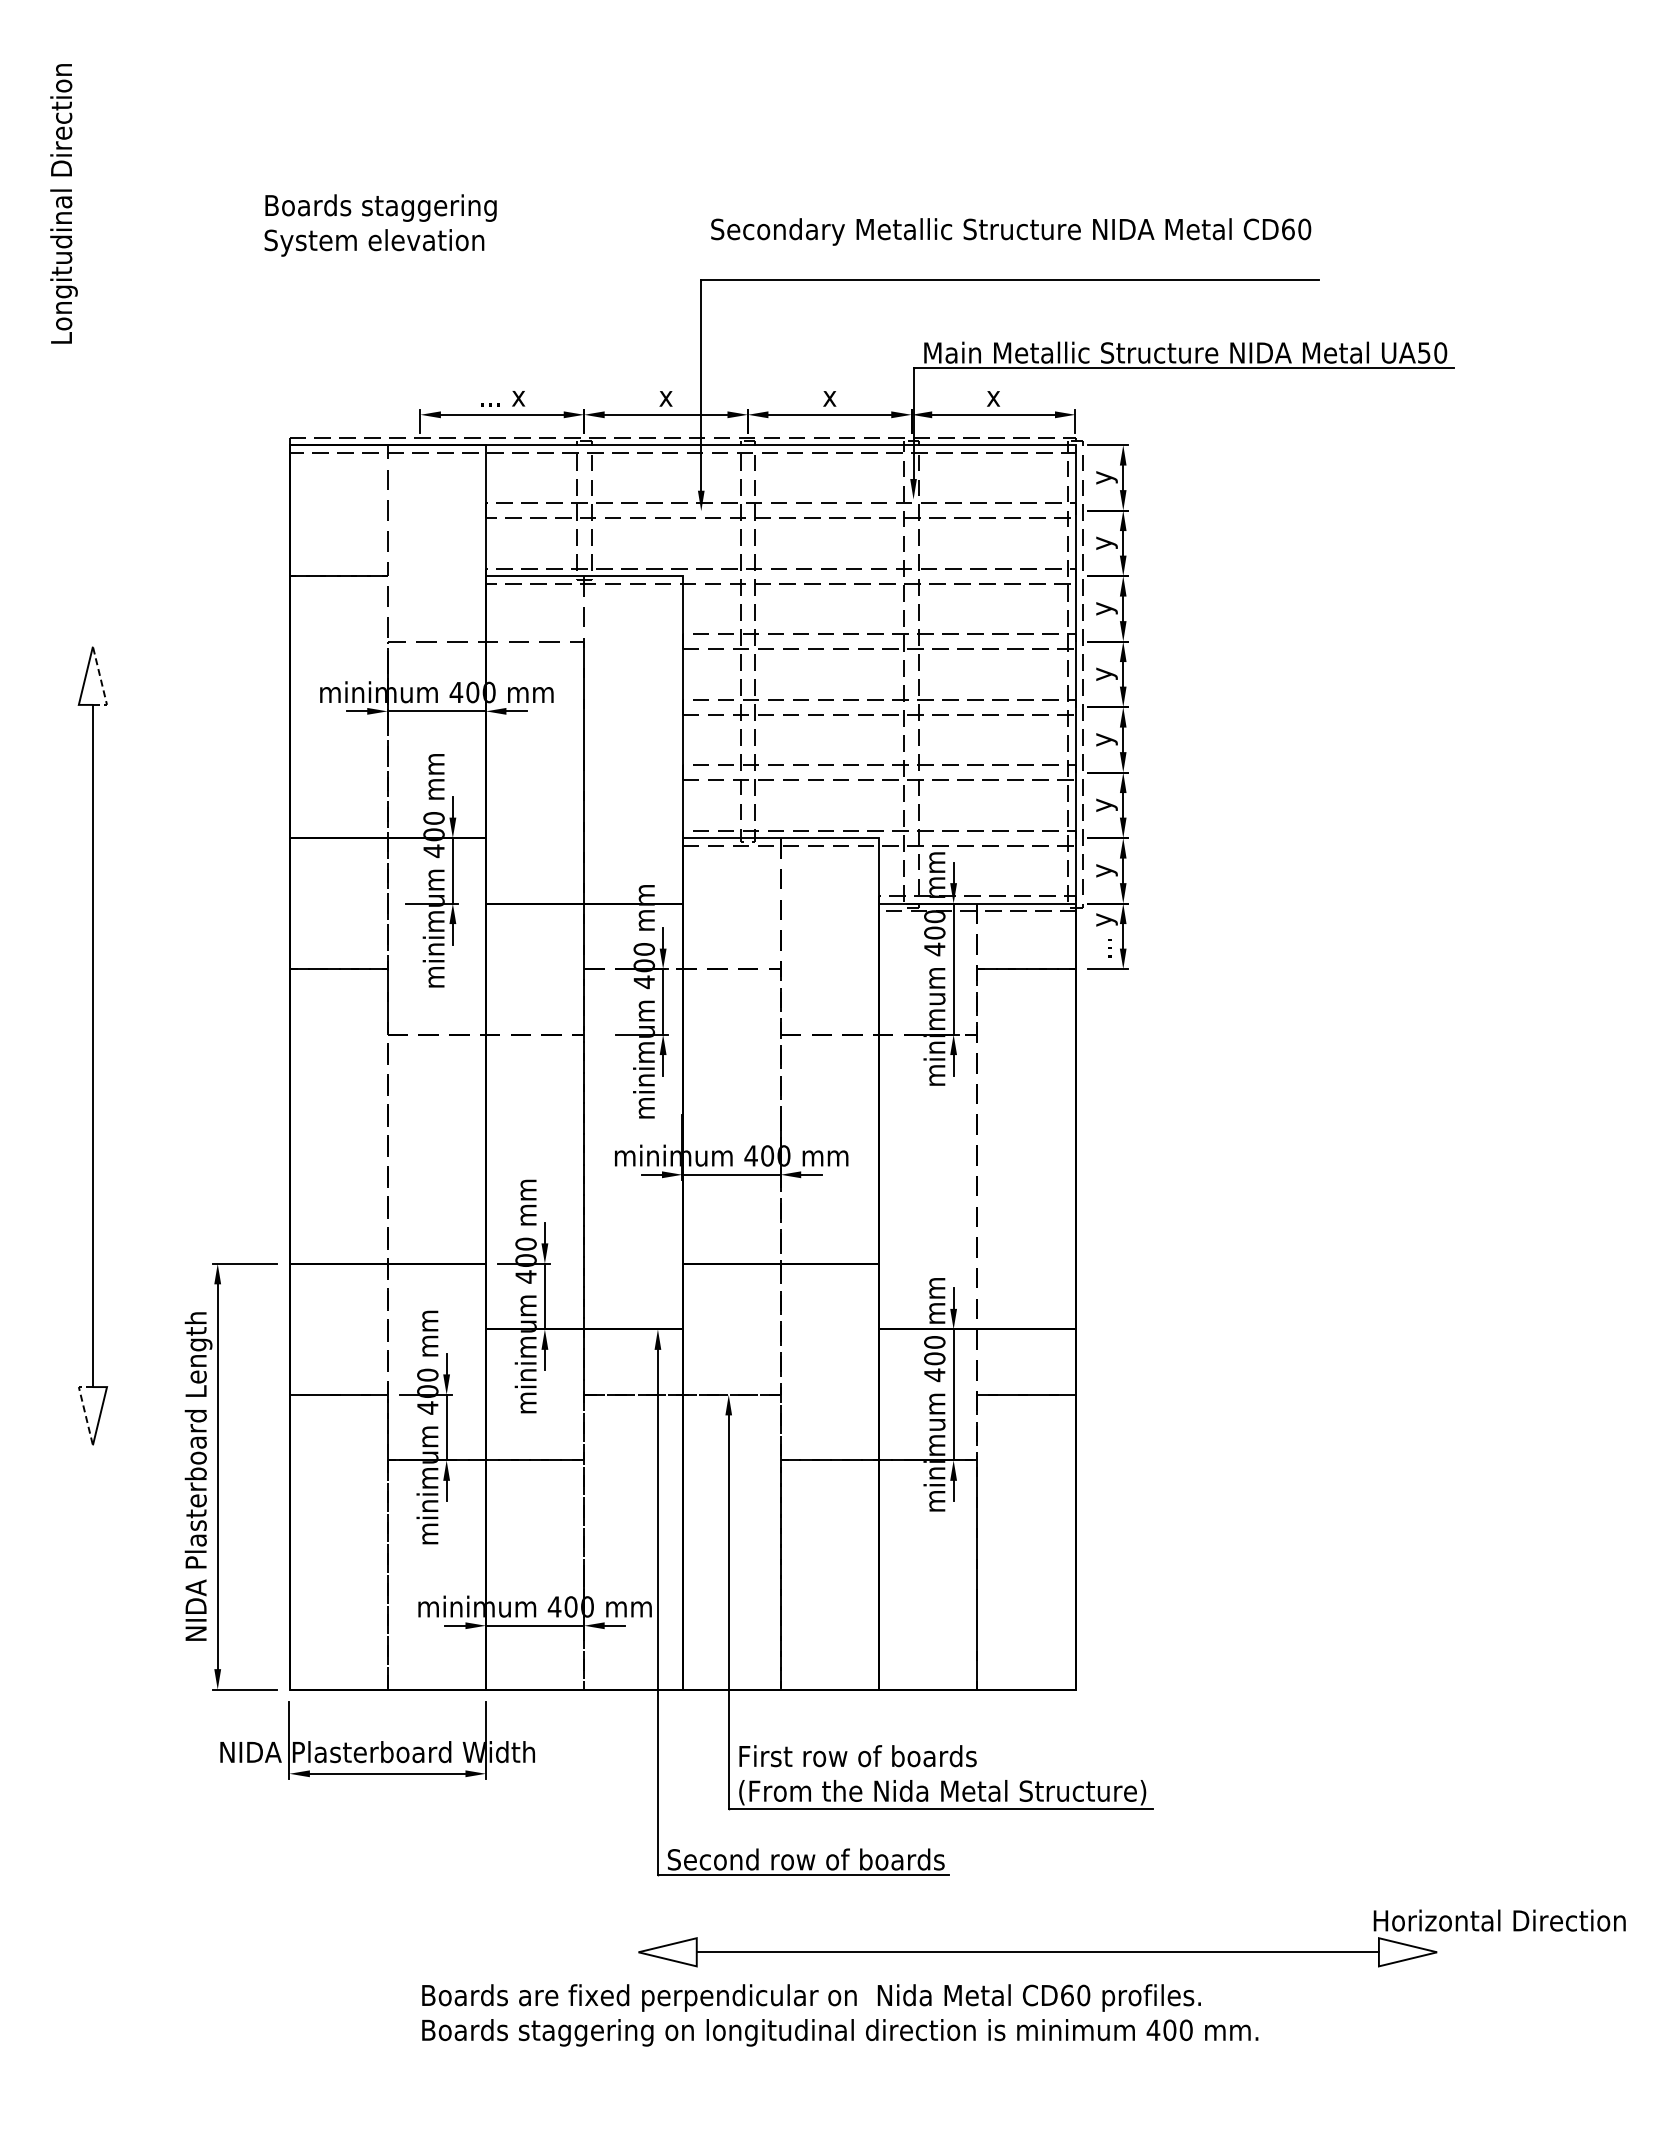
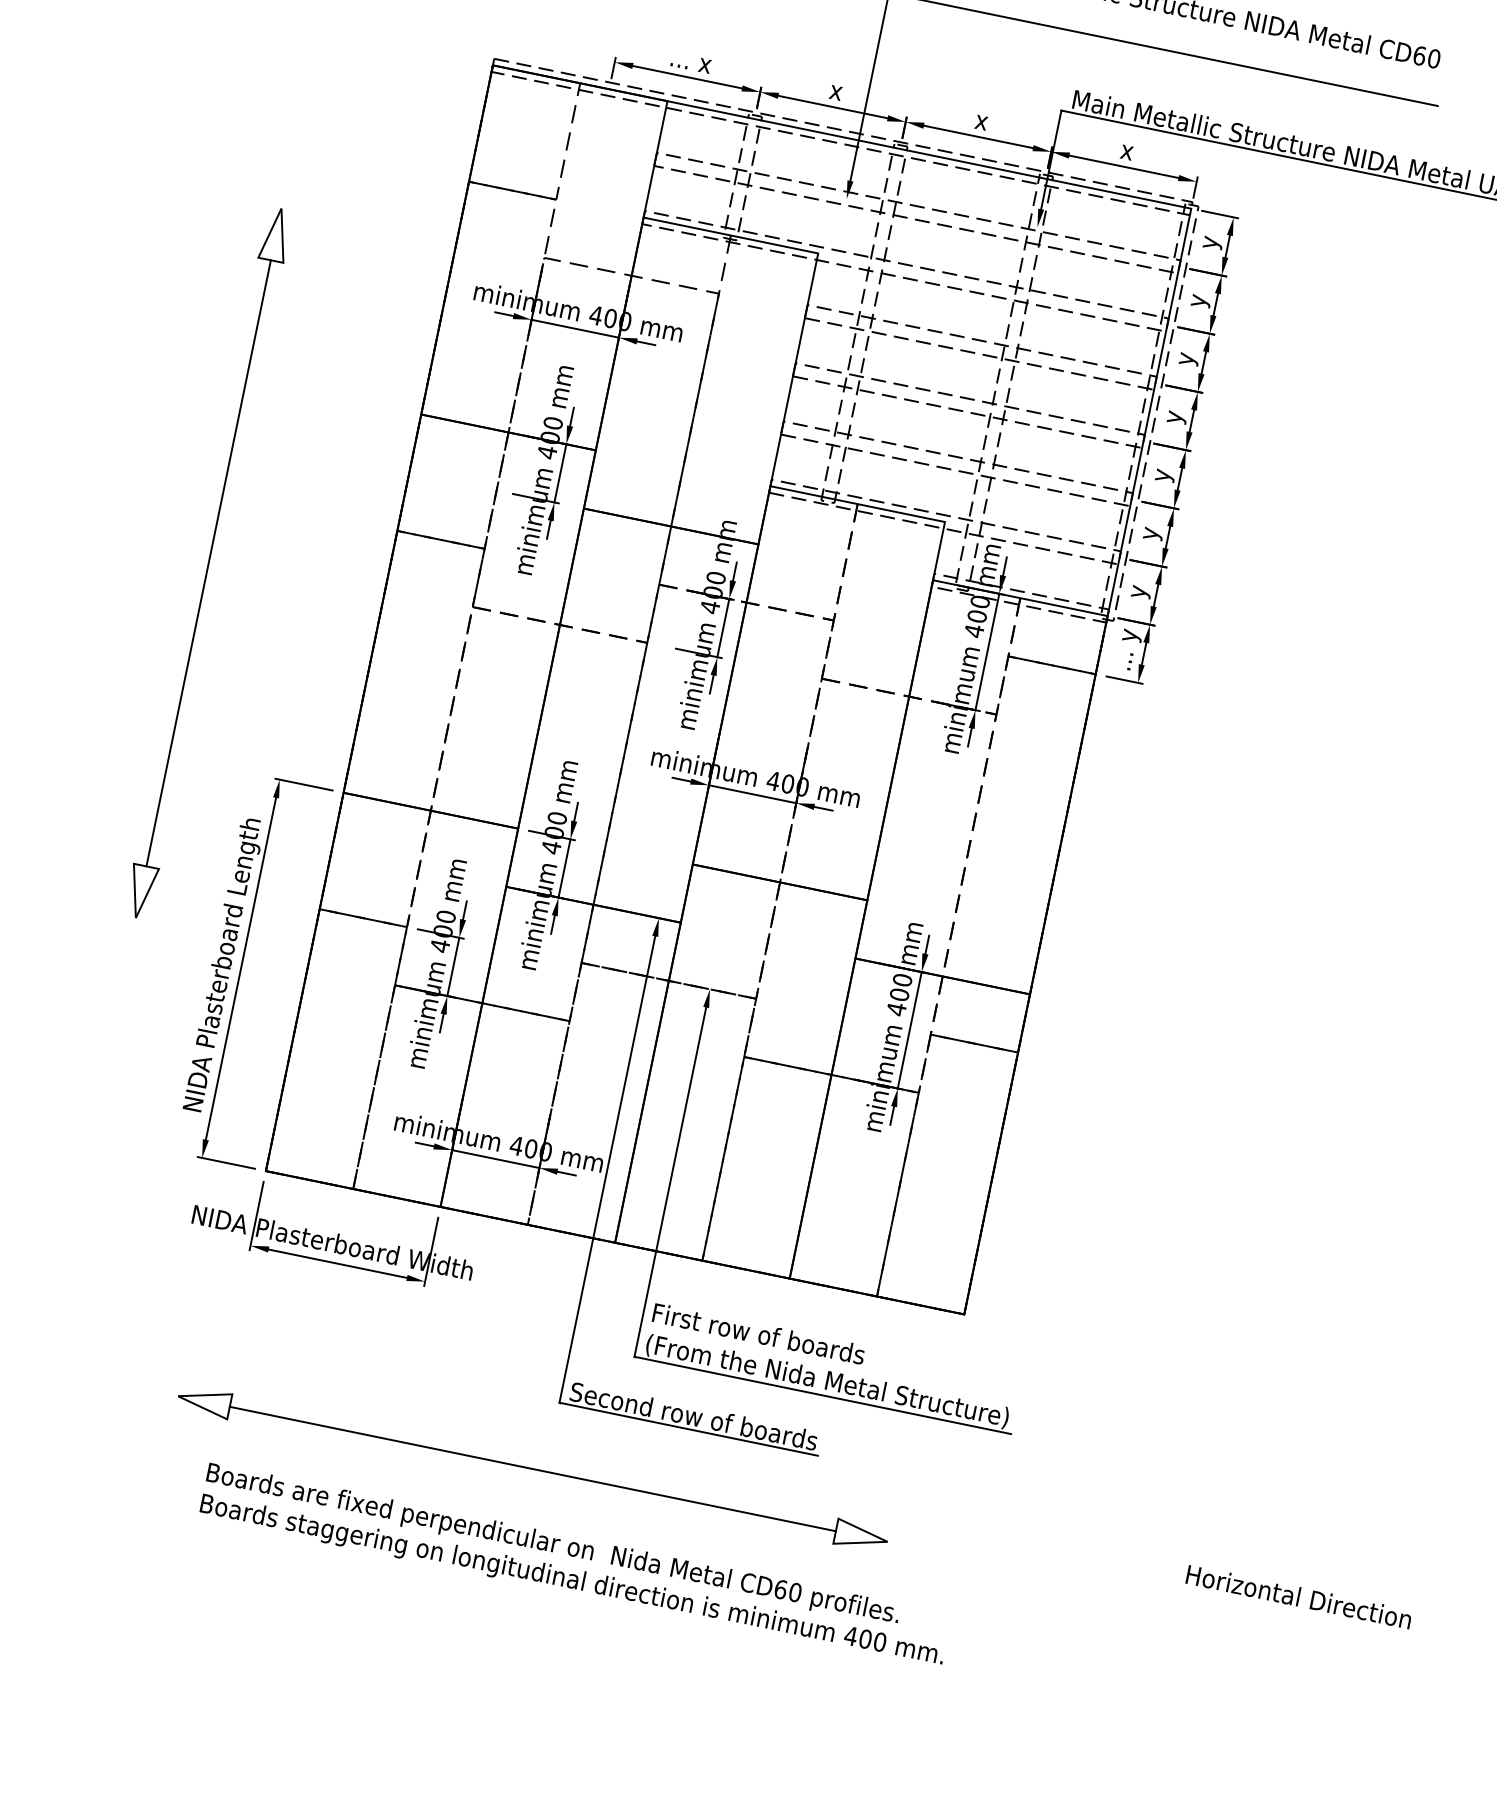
line: (101, 683) -> (282, 242), dashed -> solid
line: (84, 1408) -> (135, 883), dashed -> solid
part: (1037, 1952) -> (532, 1469), moved
text: (840, 2015) -> (575, 1565), moved

